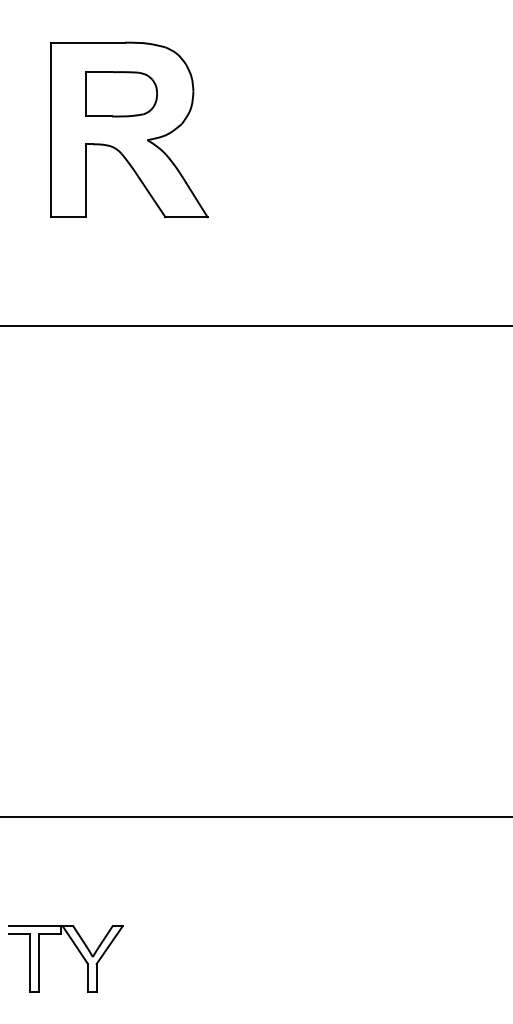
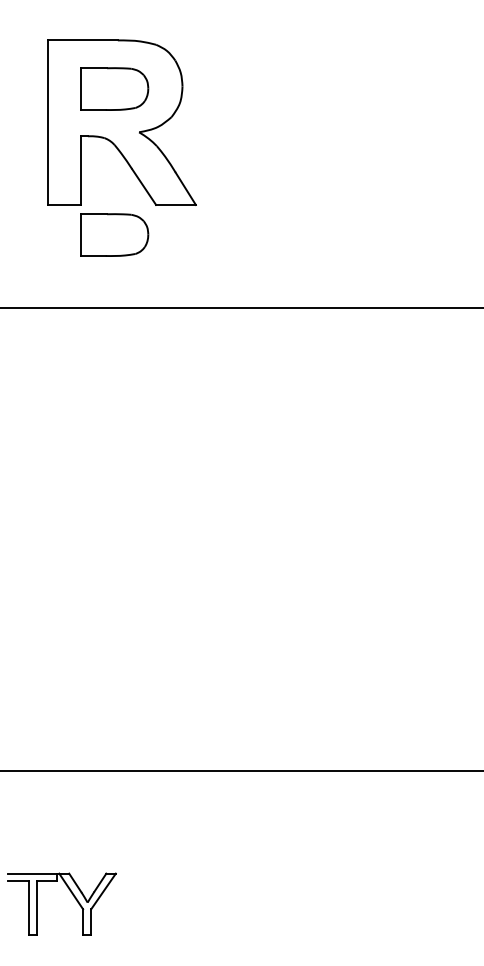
part: (121, 248) -> (114, 234), added

